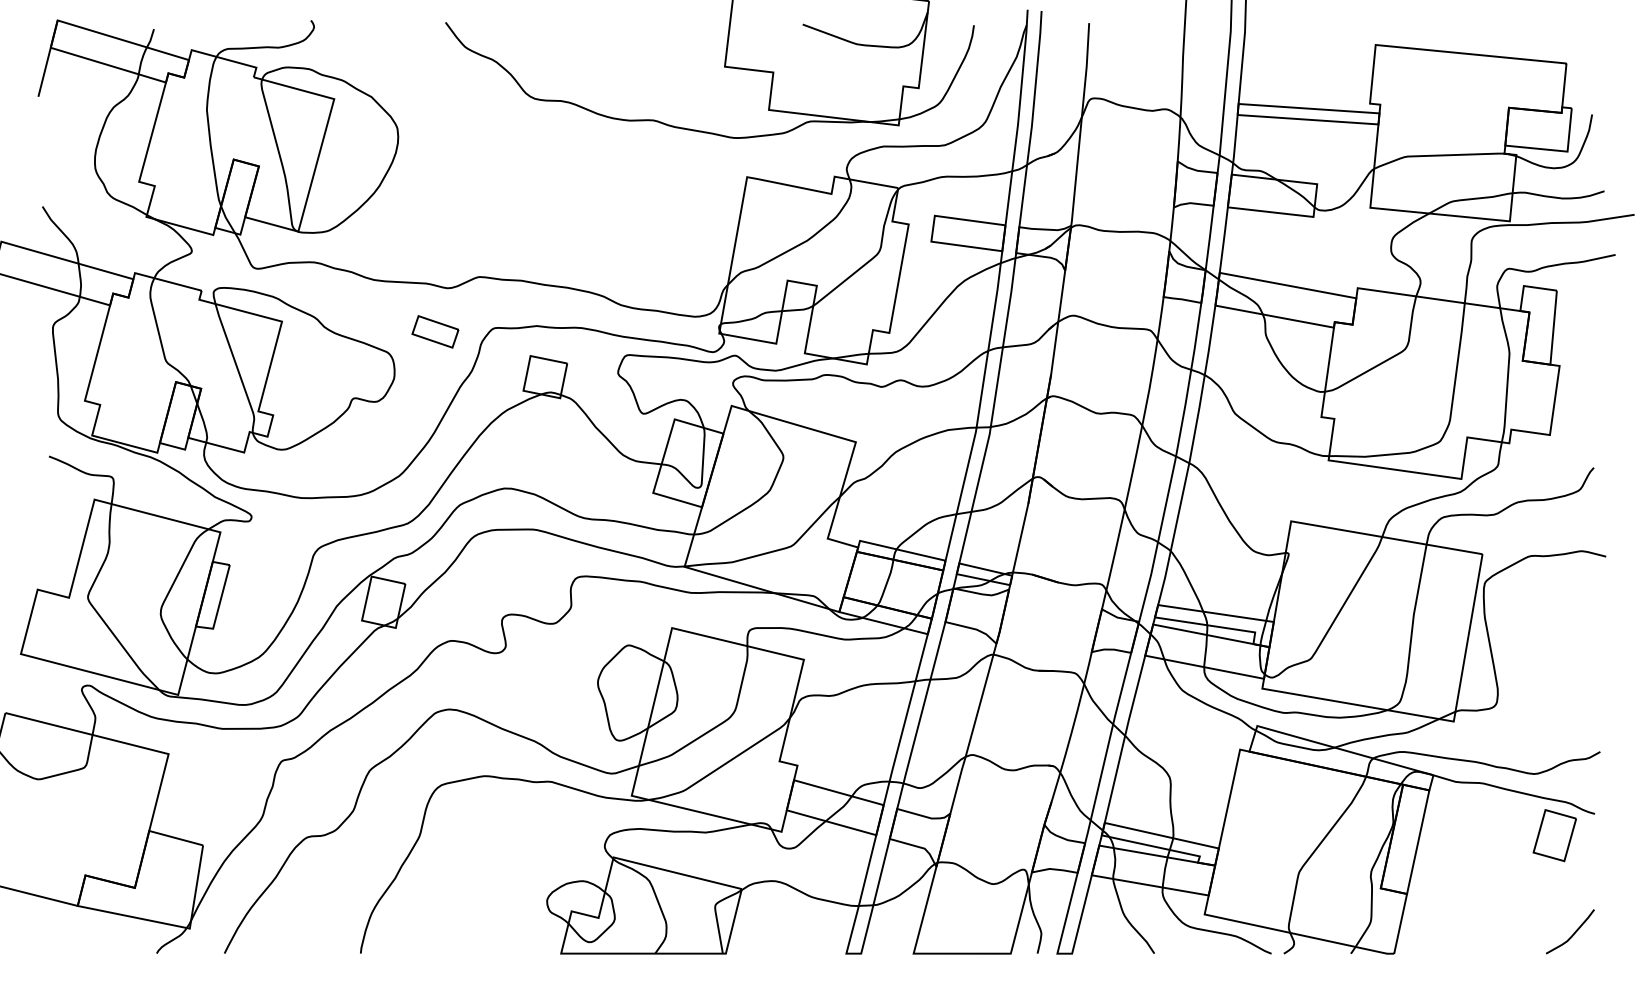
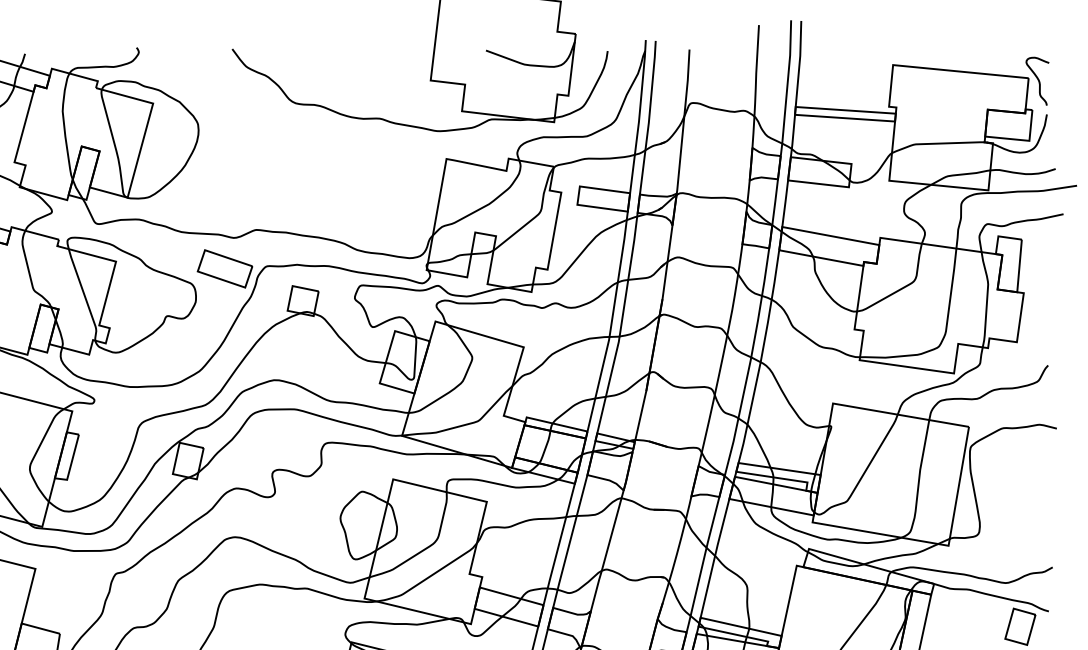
curve: (1579, 66) -> (1037, 80), added
part: (435, 331) -> (225, 268), size x1.67

